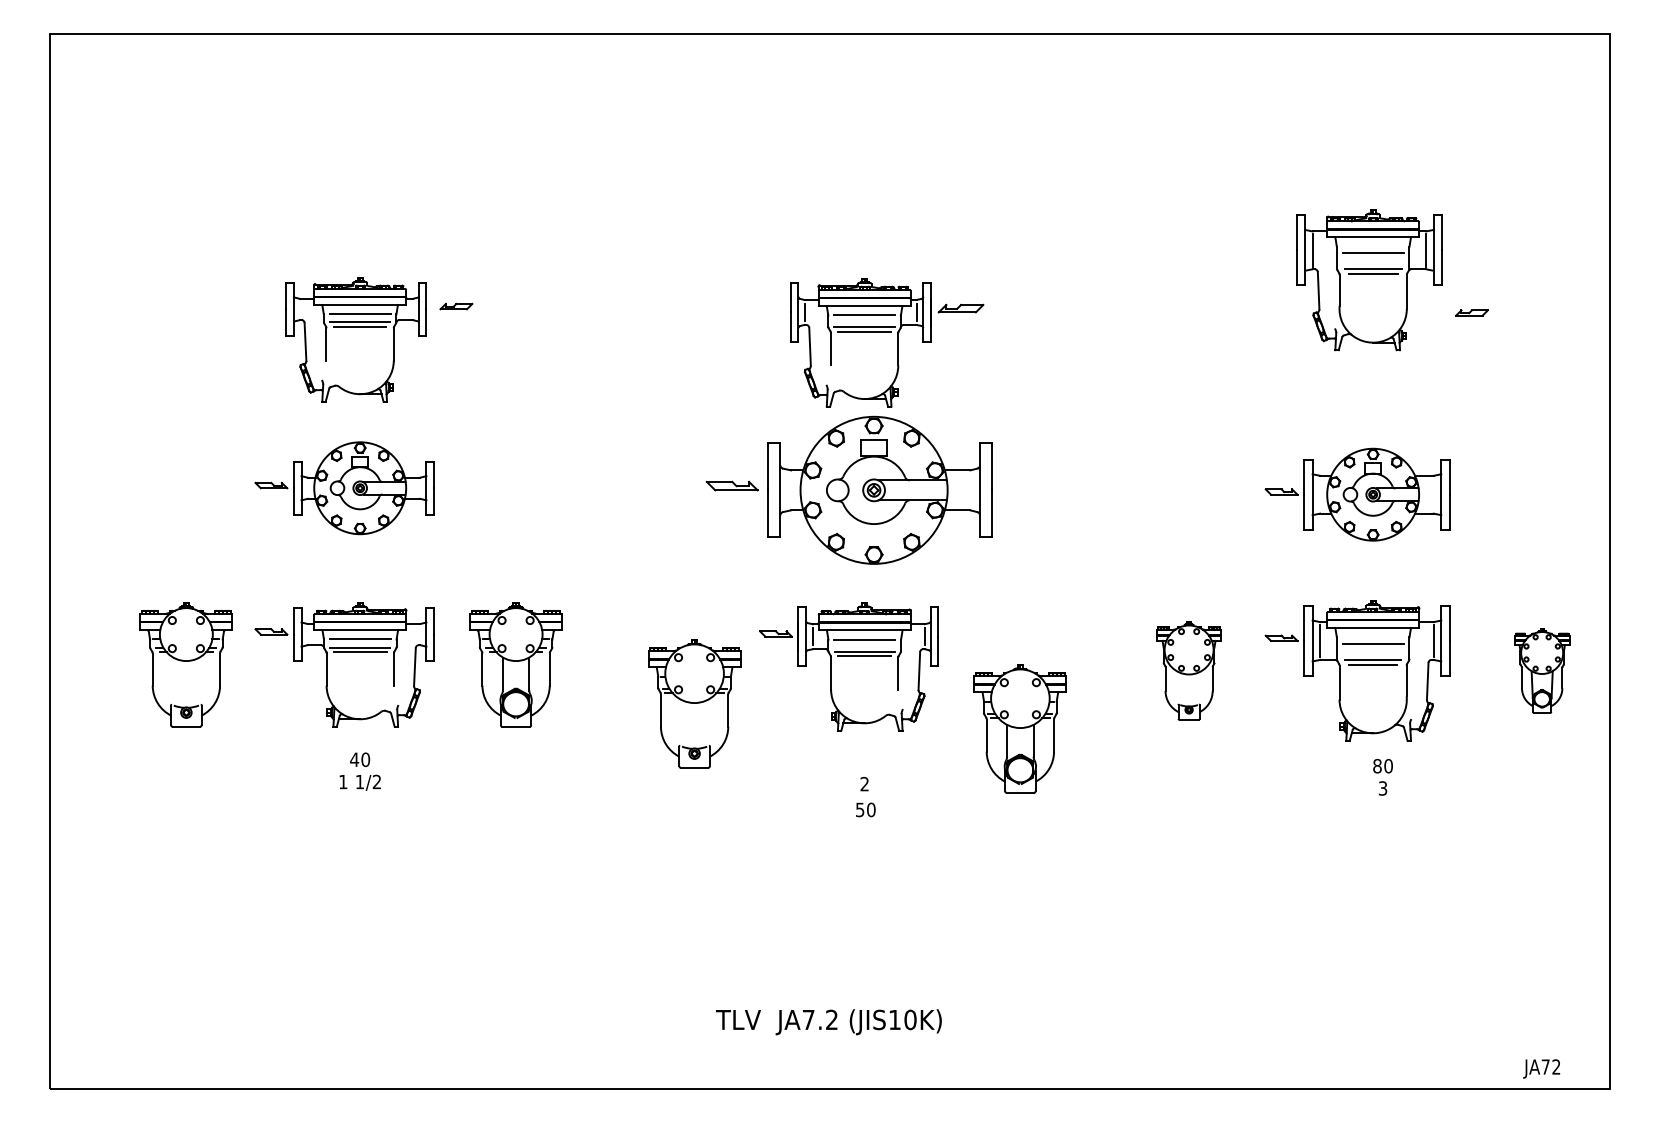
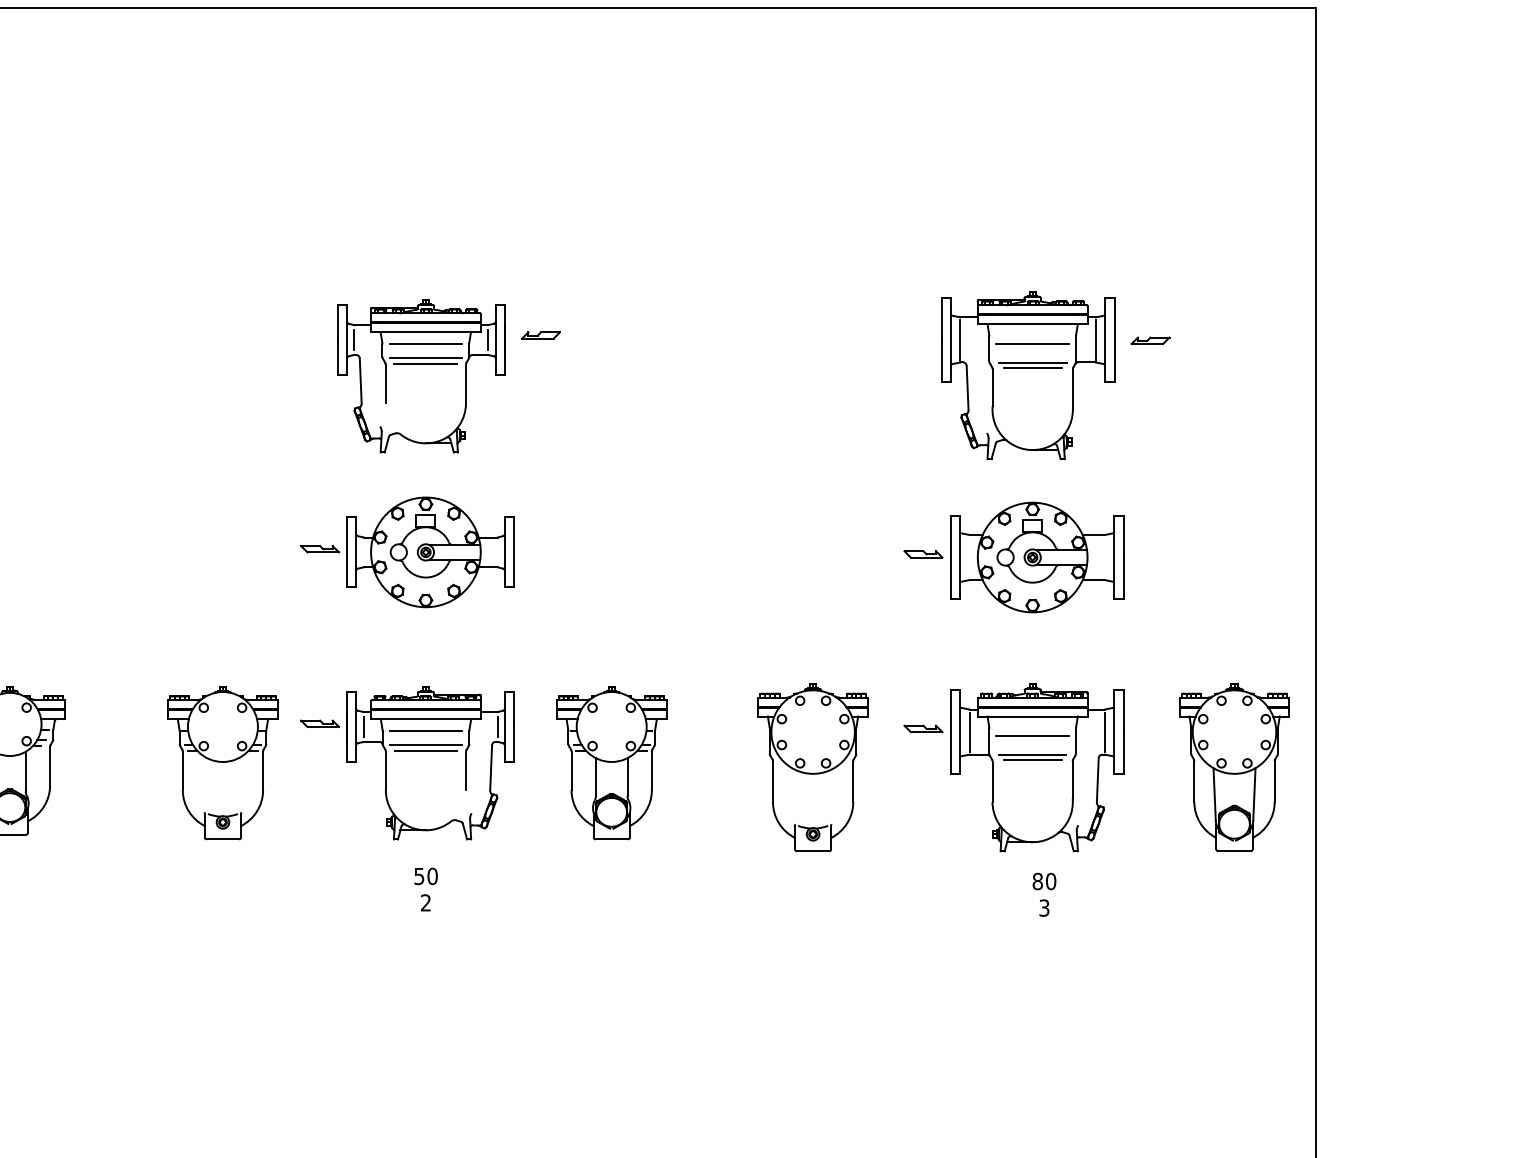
part: (1369, 280) -> (1028, 375), moved
part: (960, 308) -> (540, 335), size x0.71
part: (848, 490) -> (406, 552), size x0.62
part: (1188, 670) -> (812, 767), size x1.43
part: (1541, 670) -> (1233, 767), size x1.67
part: (694, 703) -> (222, 762), moved
part: (1019, 728) -> (610, 762), moved
text: (865, 809) -> (425, 875), moved

